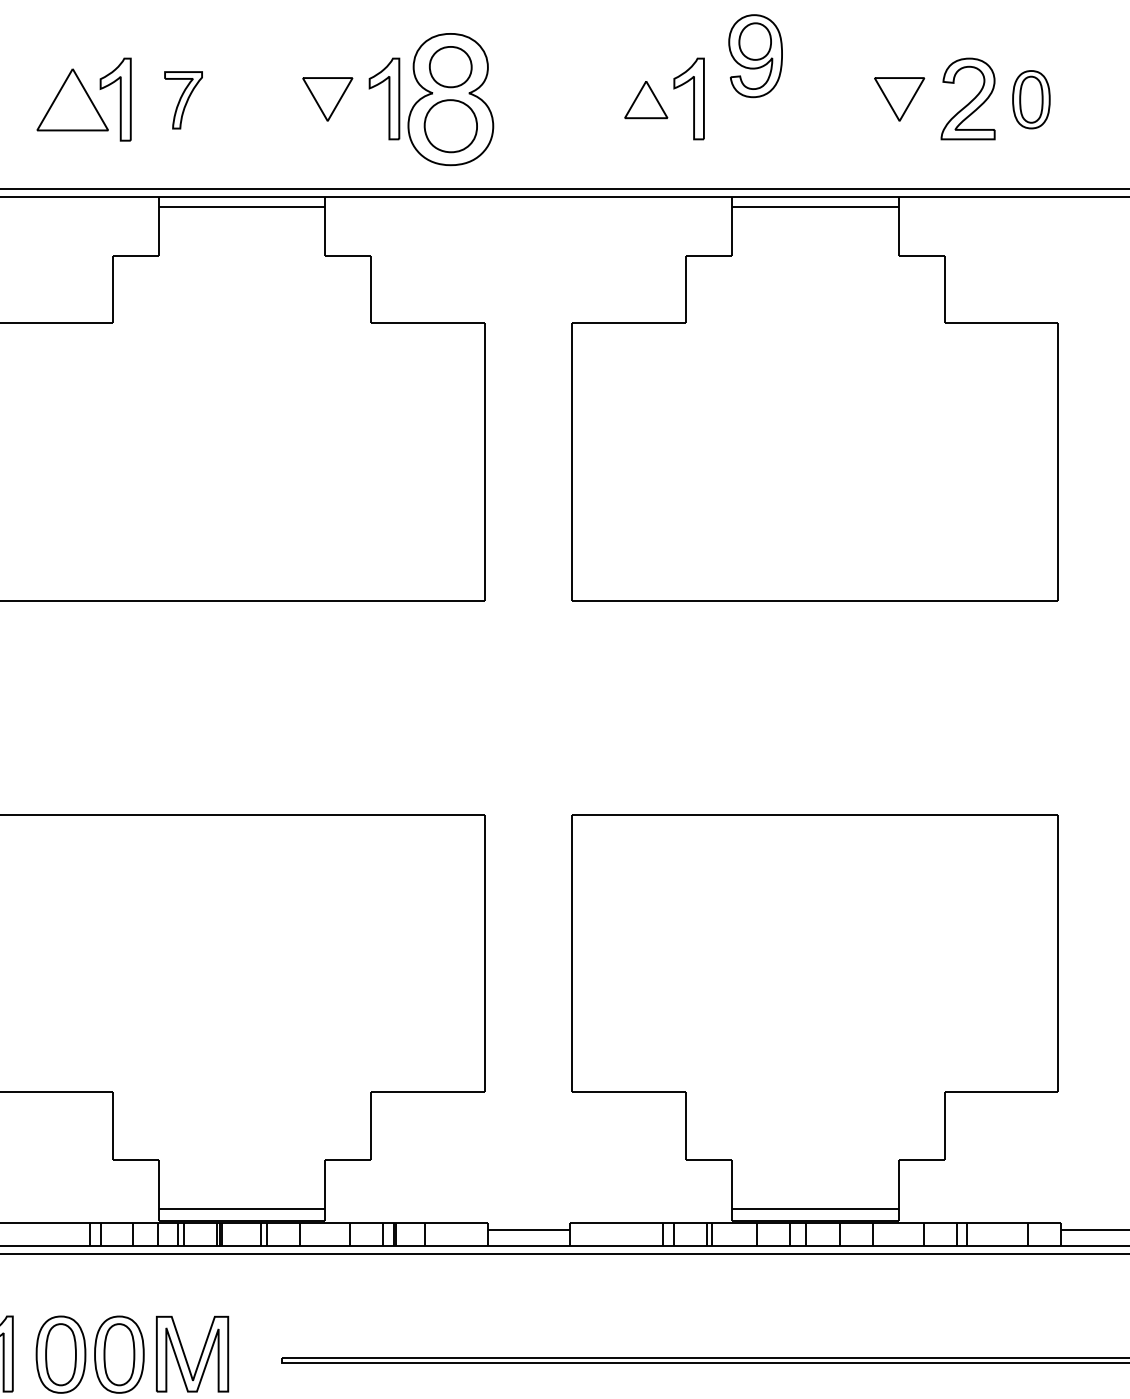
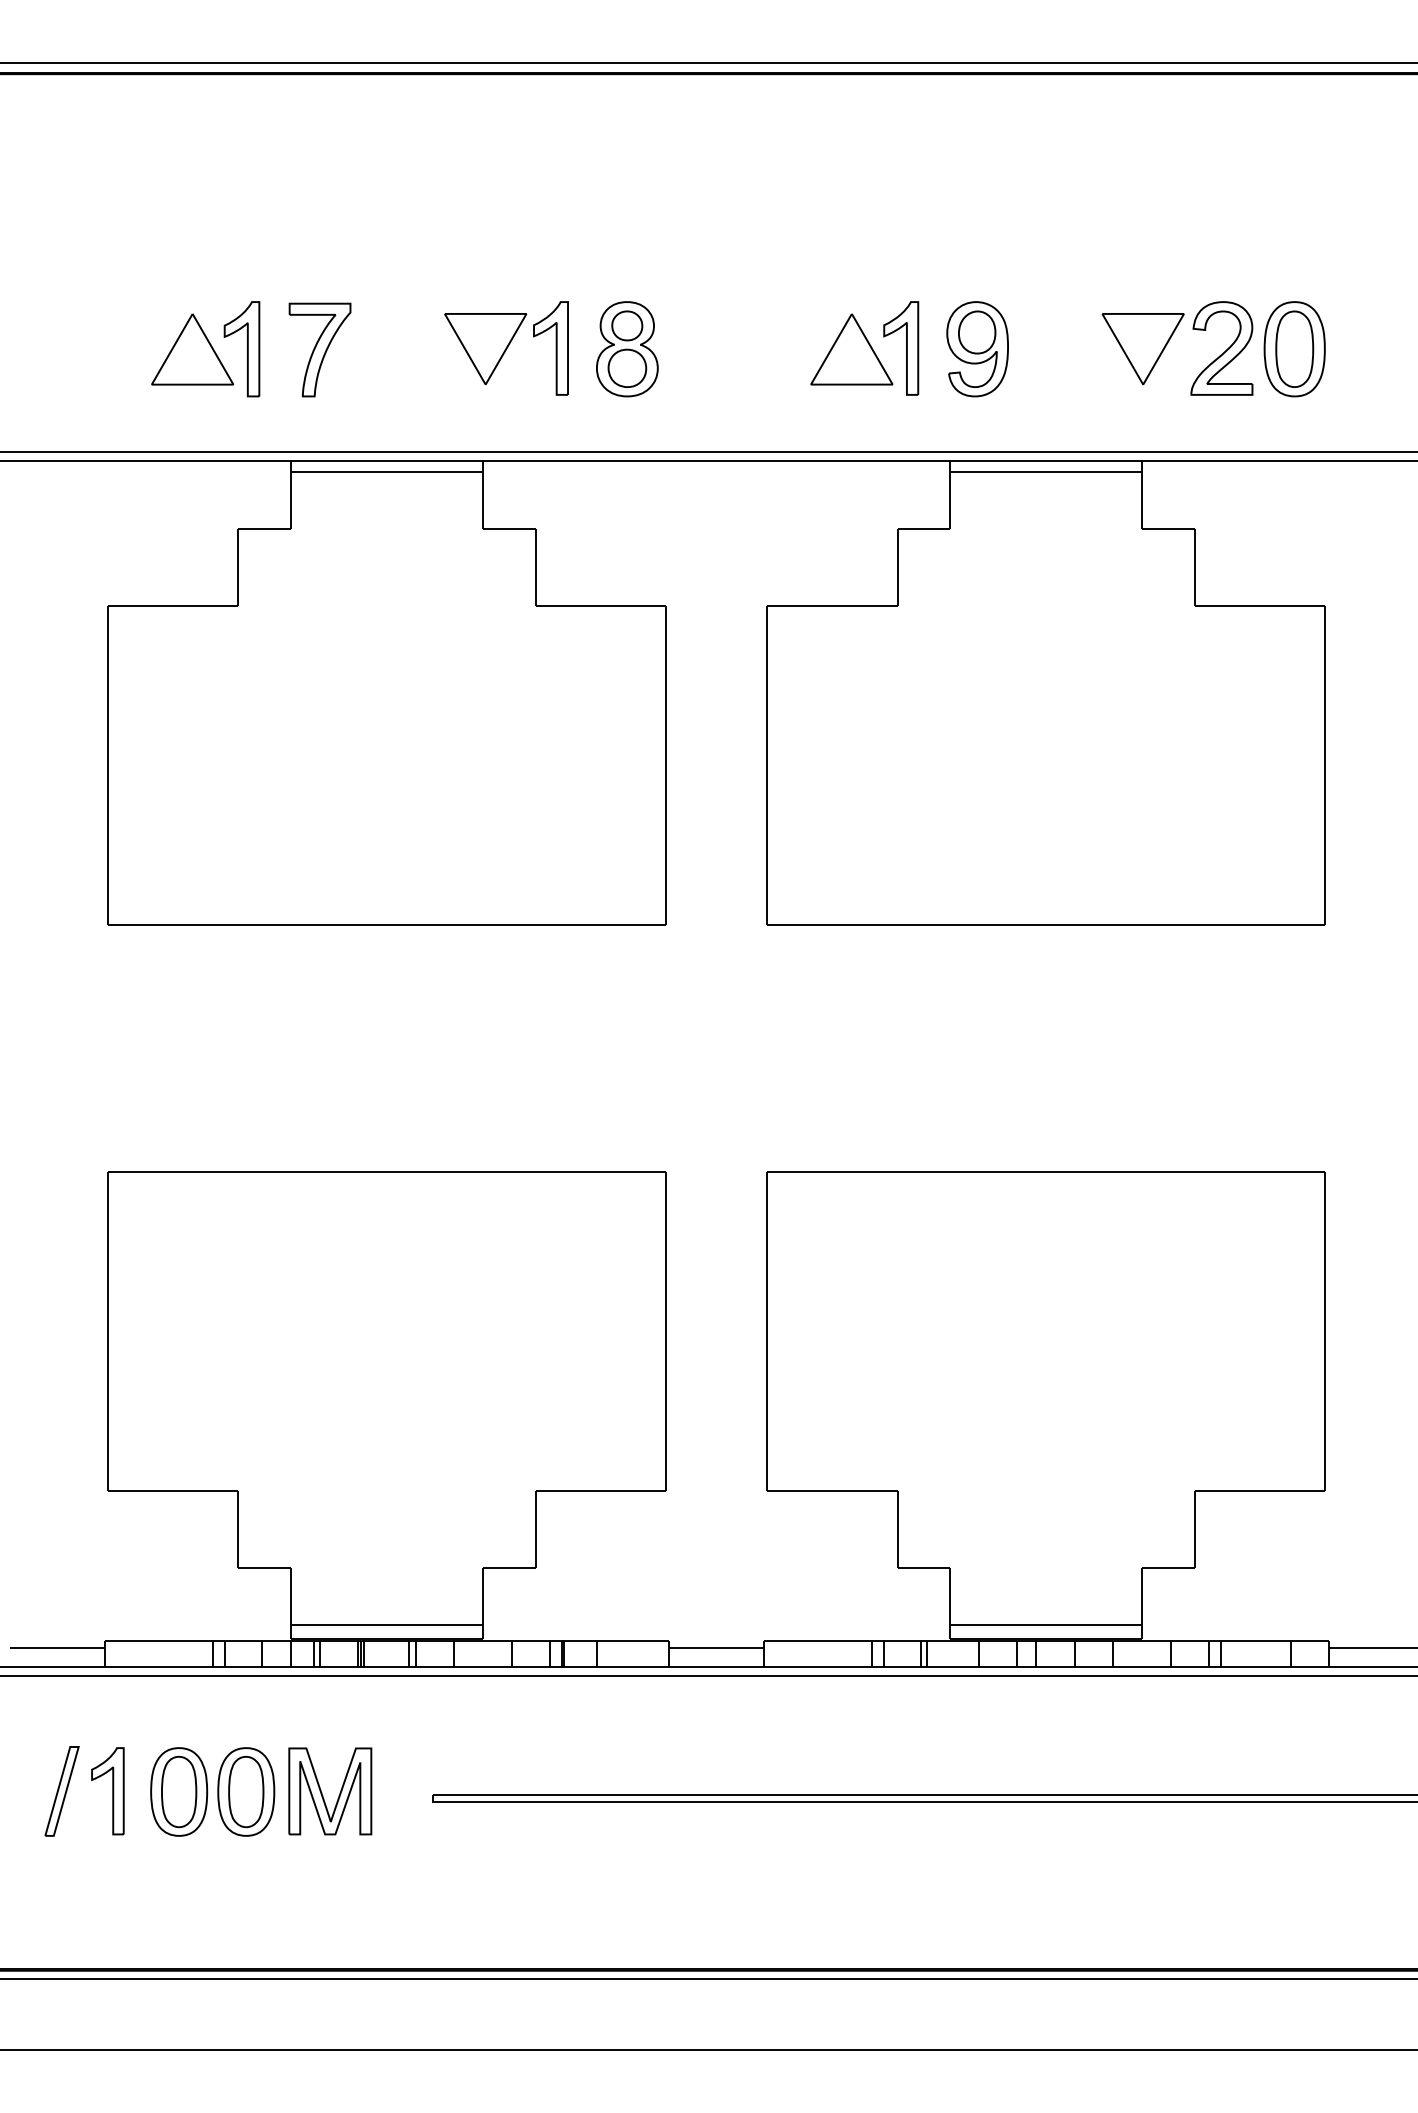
part: (755, 56) -> (977, 349), moved
part: (183, 99) -> (319, 349), size x1.43
part: (327, 99) -> (485, 348), size x1.43
part: (451, 99) -> (627, 349), size x0.62
part: (645, 99) -> (851, 349), size x1.67
part: (899, 99) -> (1142, 348), size x1.43
part: (1031, 99) -> (1294, 349), size x1.43

